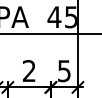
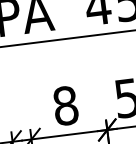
text: (28, 71) -> (64, 106), 2 -> 8

